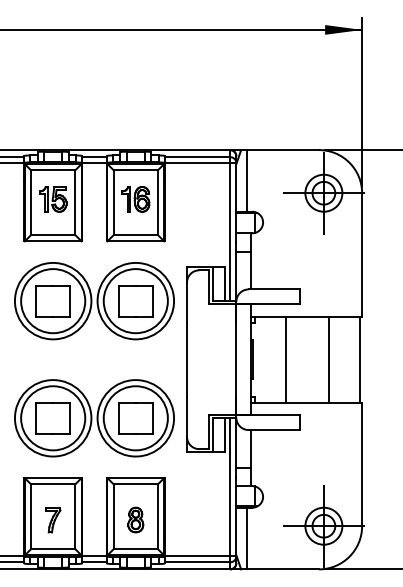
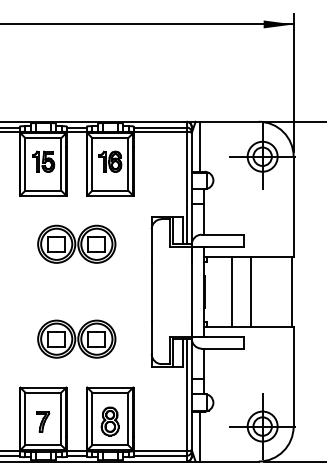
part: (94, 301) -> (76, 244), size x0.6
line: (328, 359) -> (251, 291), moved
part: (94, 418) -> (76, 339), size x0.6
part: (135, 519) -> (110, 421), size x1.4

